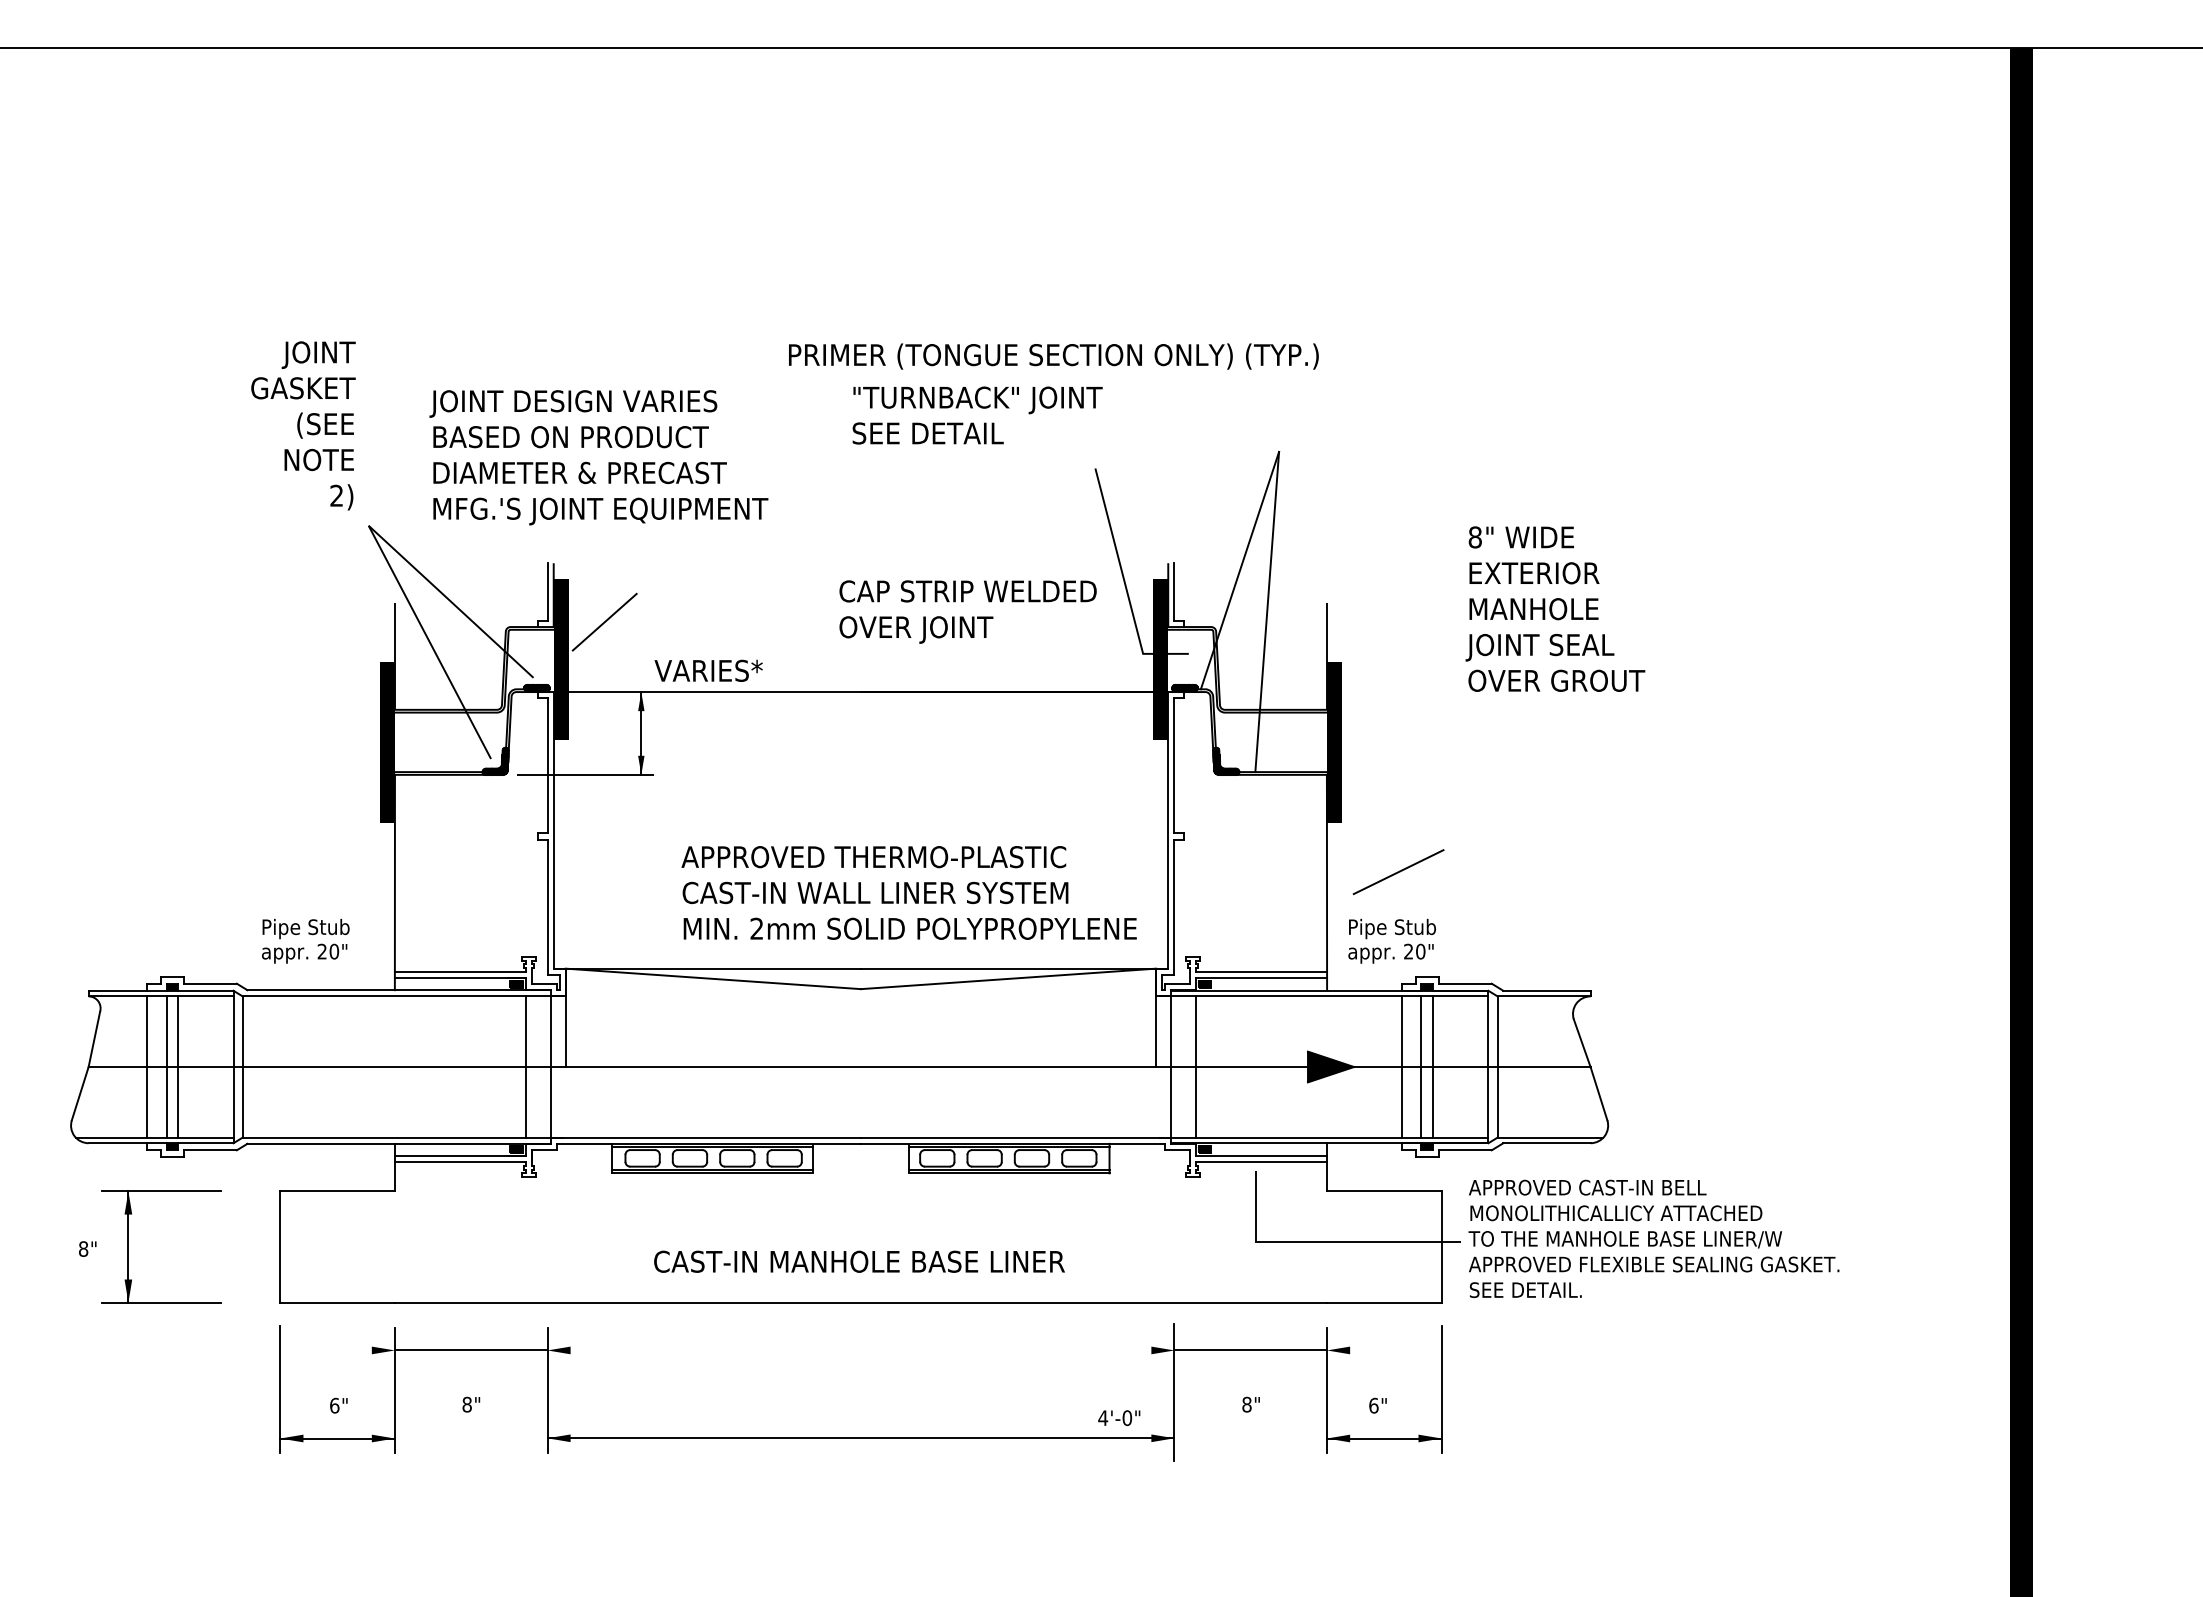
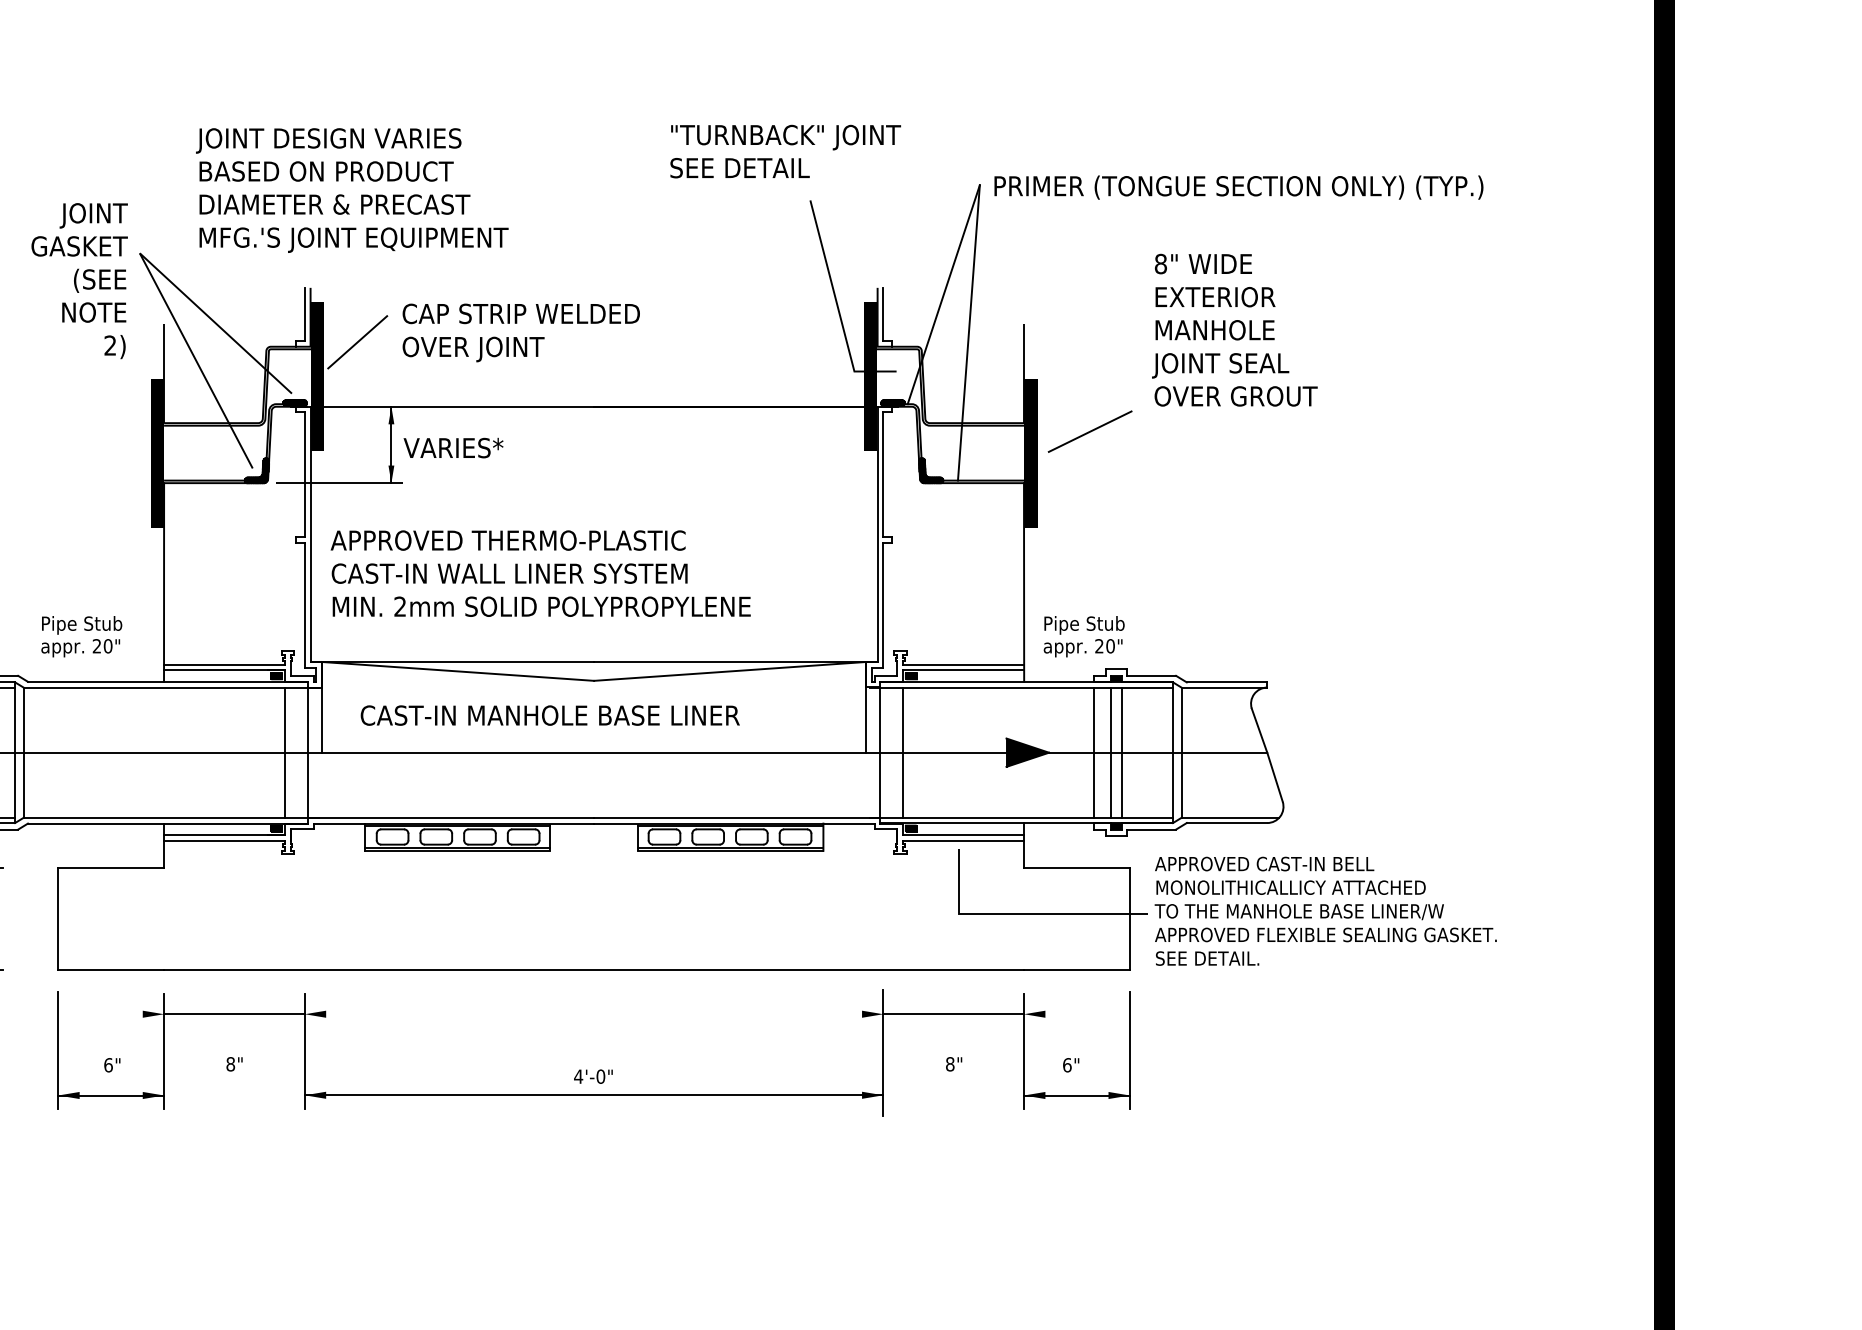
text: (1053, 356) -> (1238, 187), moved
text: (977, 415) -> (785, 151), moved
text: (303, 425) -> (79, 280), moved
text: (967, 611) -> (520, 332), moved
text: (708, 670) -> (453, 447), moved
line: (1398, 872) -> (1090, 432), moved
text: (908, 892) -> (540, 573), moved
text: (859, 1261) -> (550, 715), moved
text: (1119, 1417) -> (593, 1076), moved

